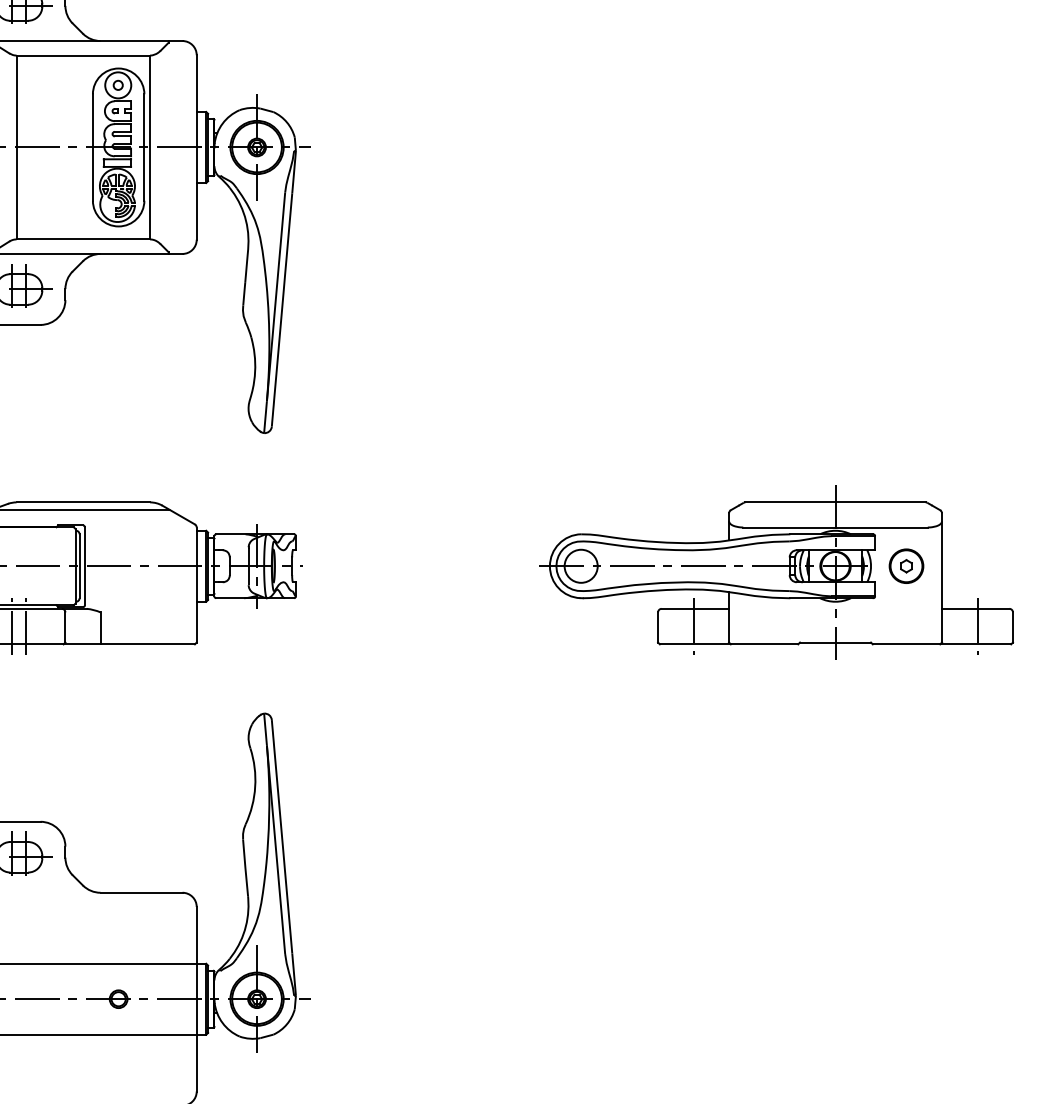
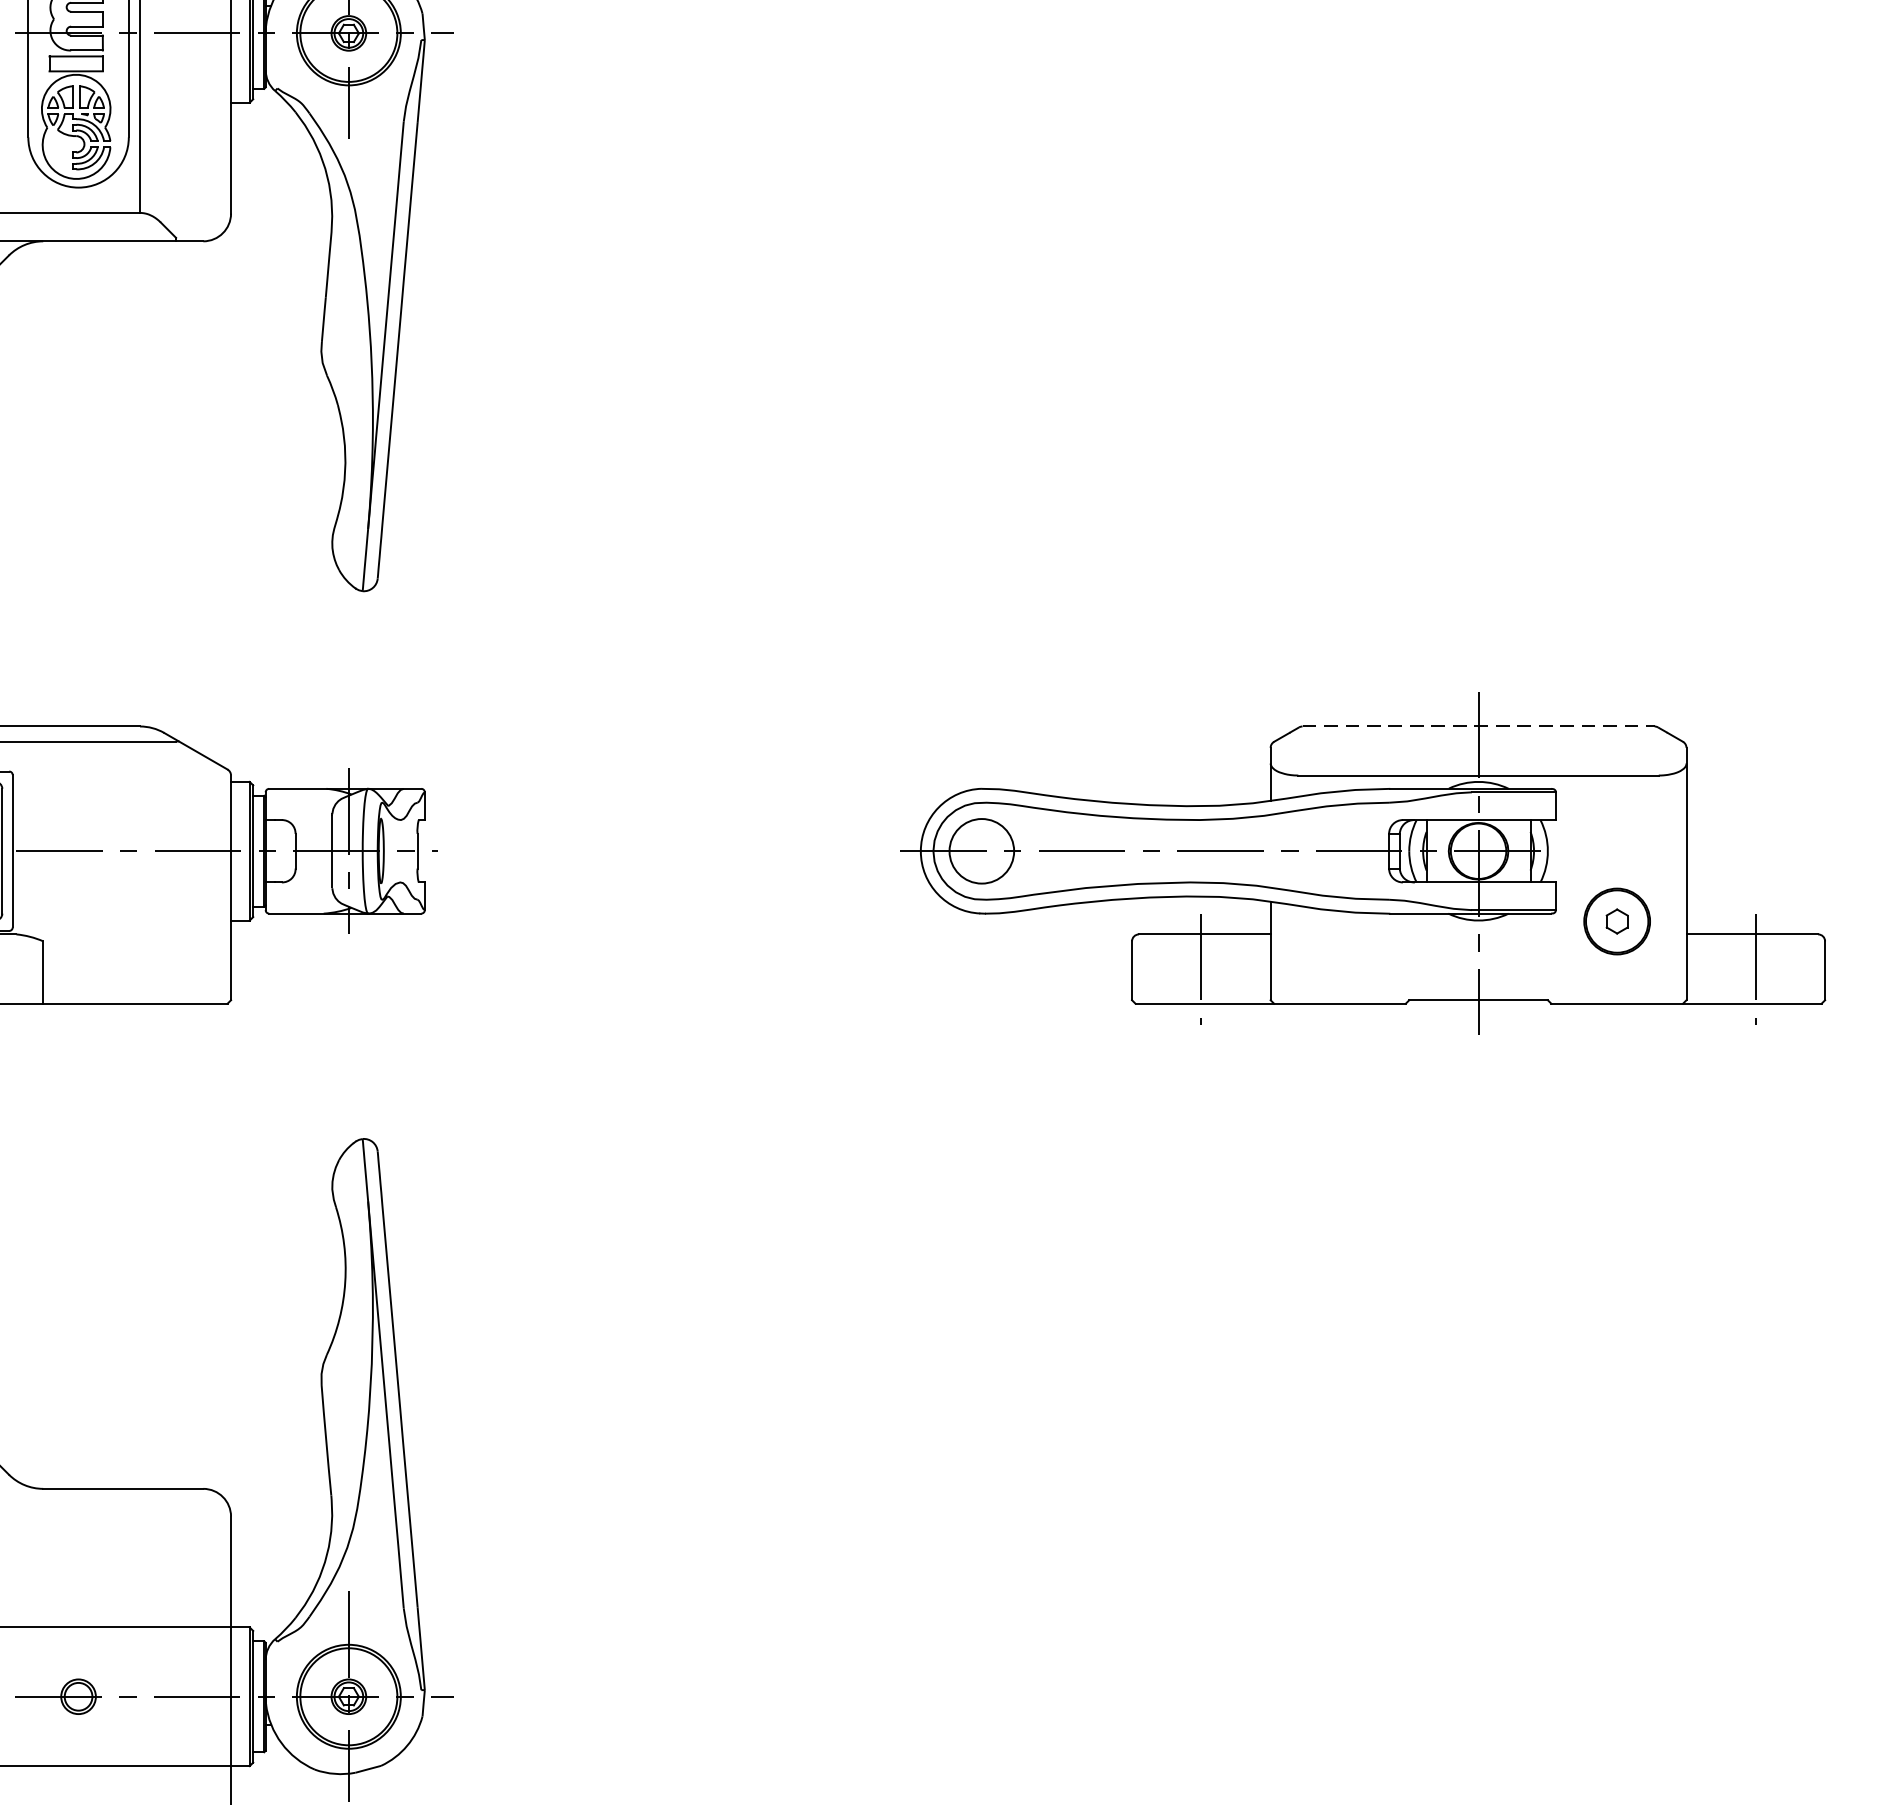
line: (836, 502) -> (1480, 726), solid -> dashed
part: (906, 565) -> (1617, 920), moved

